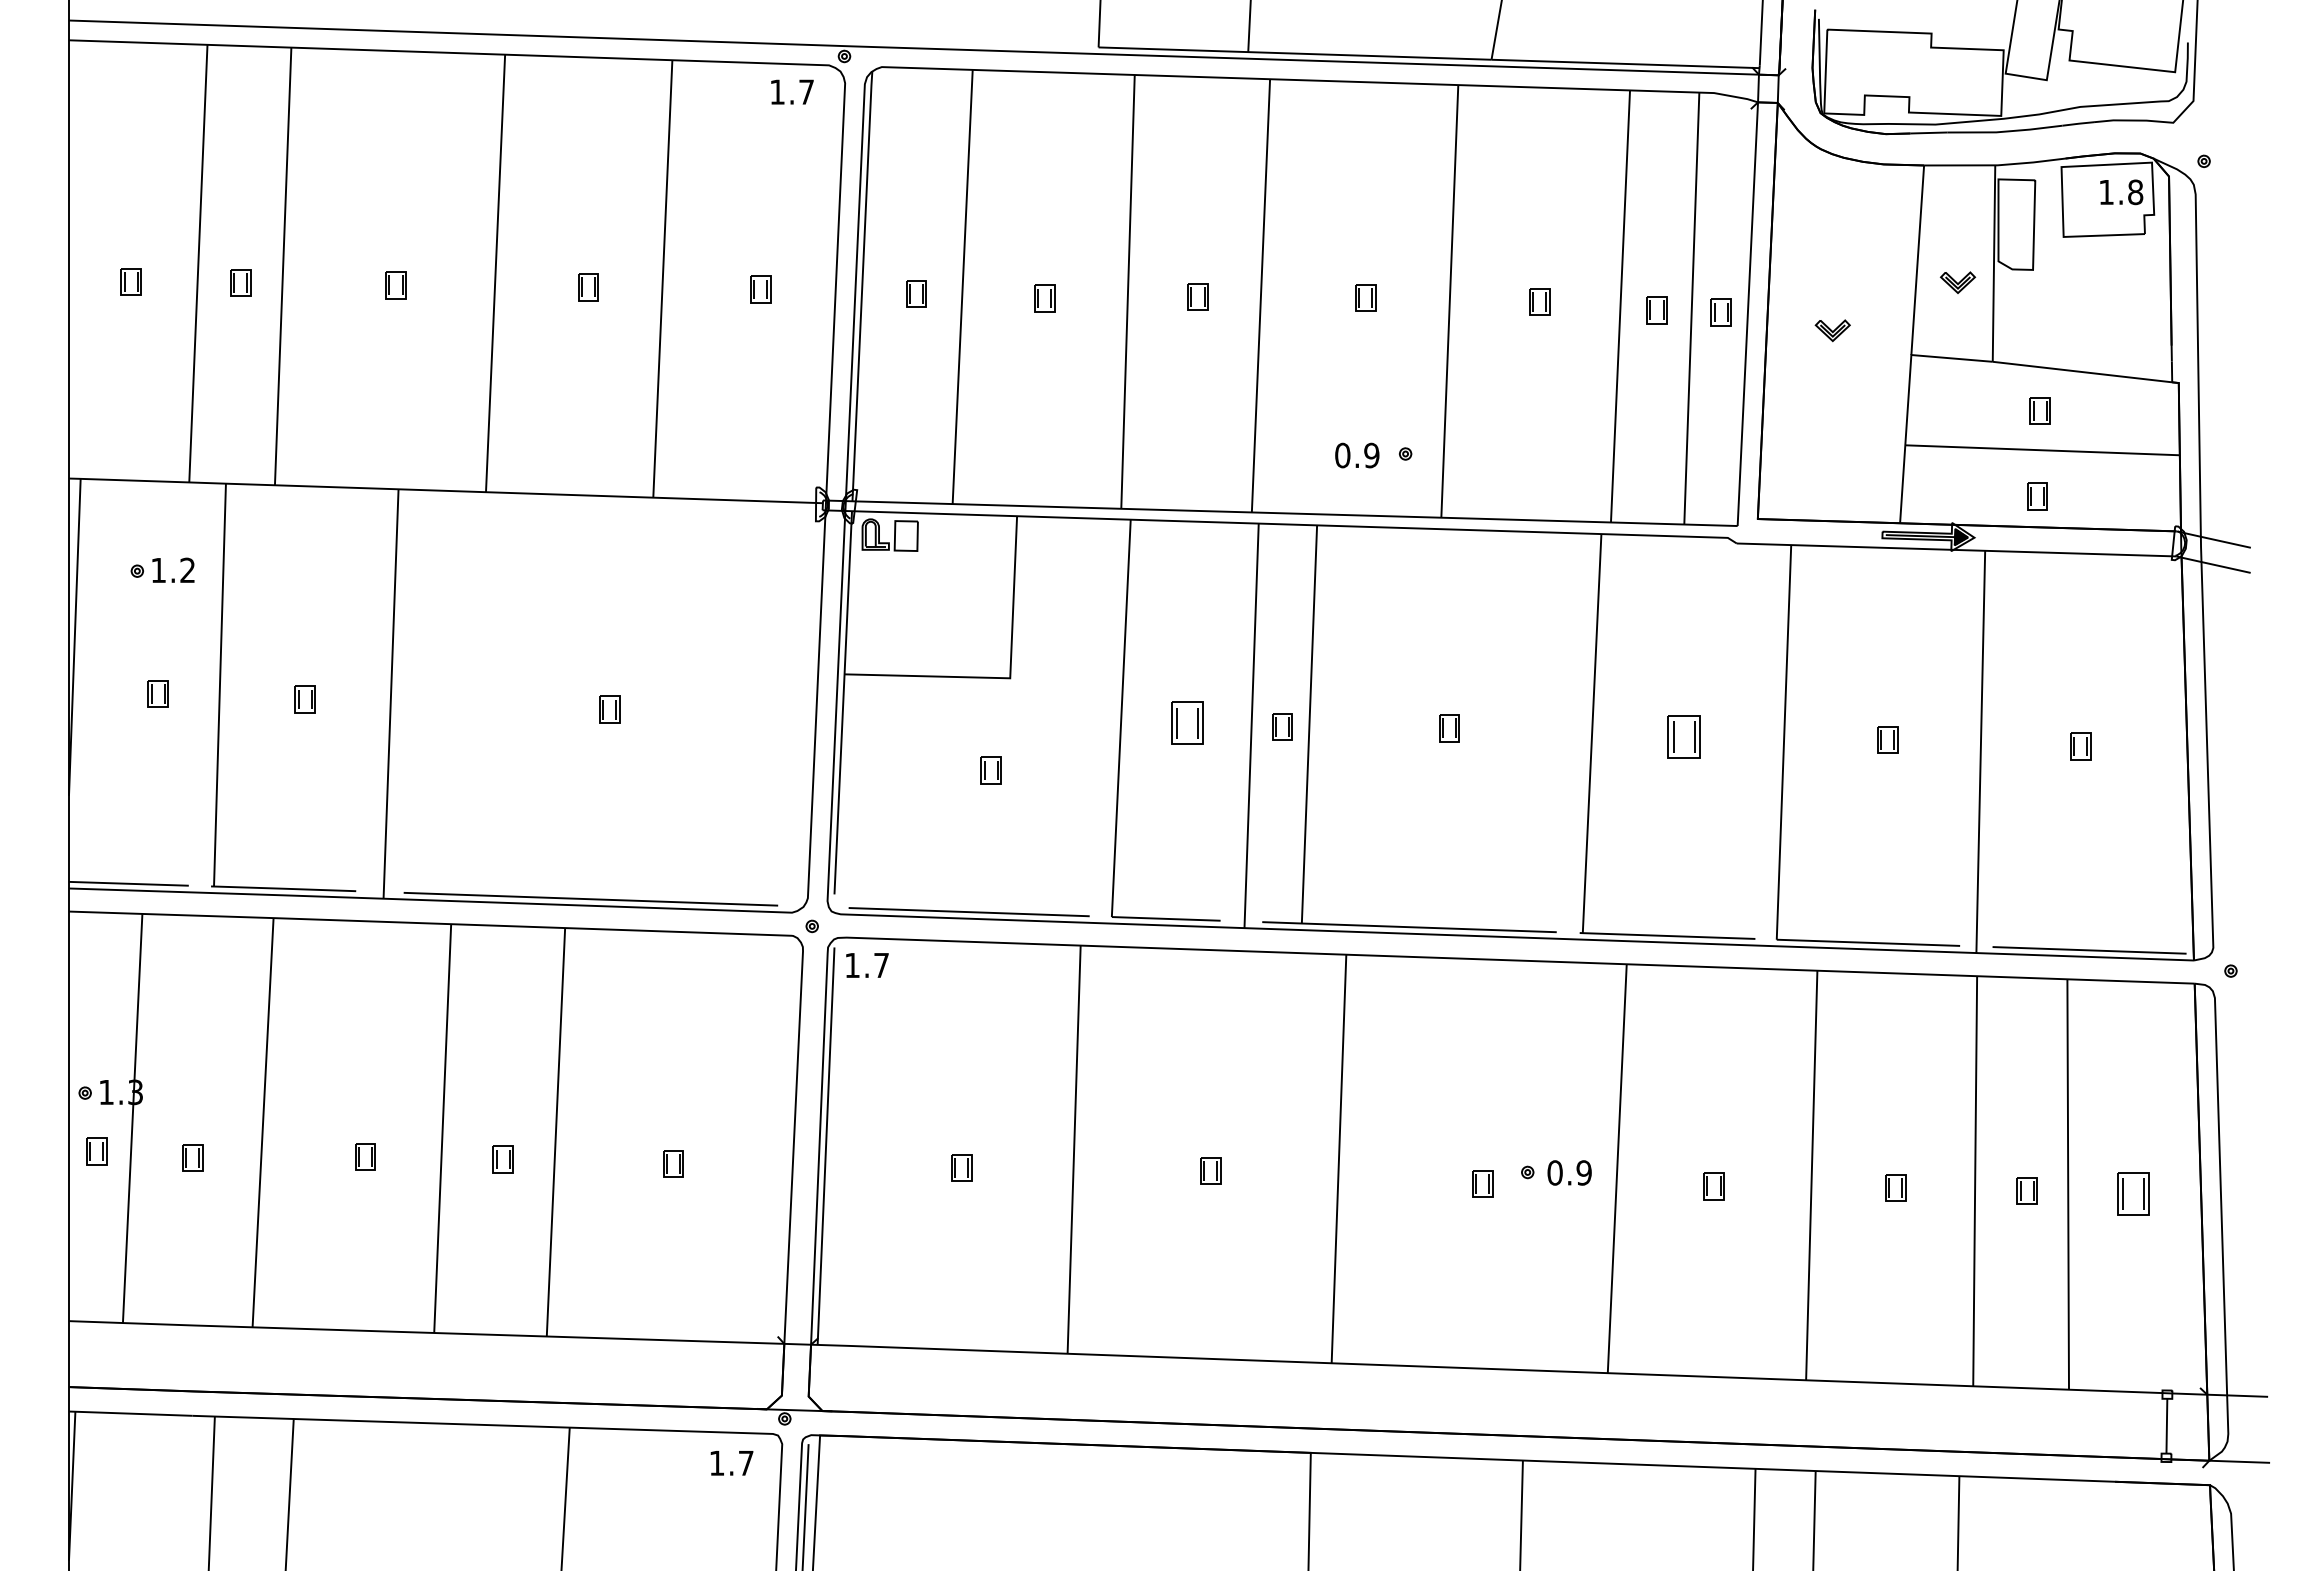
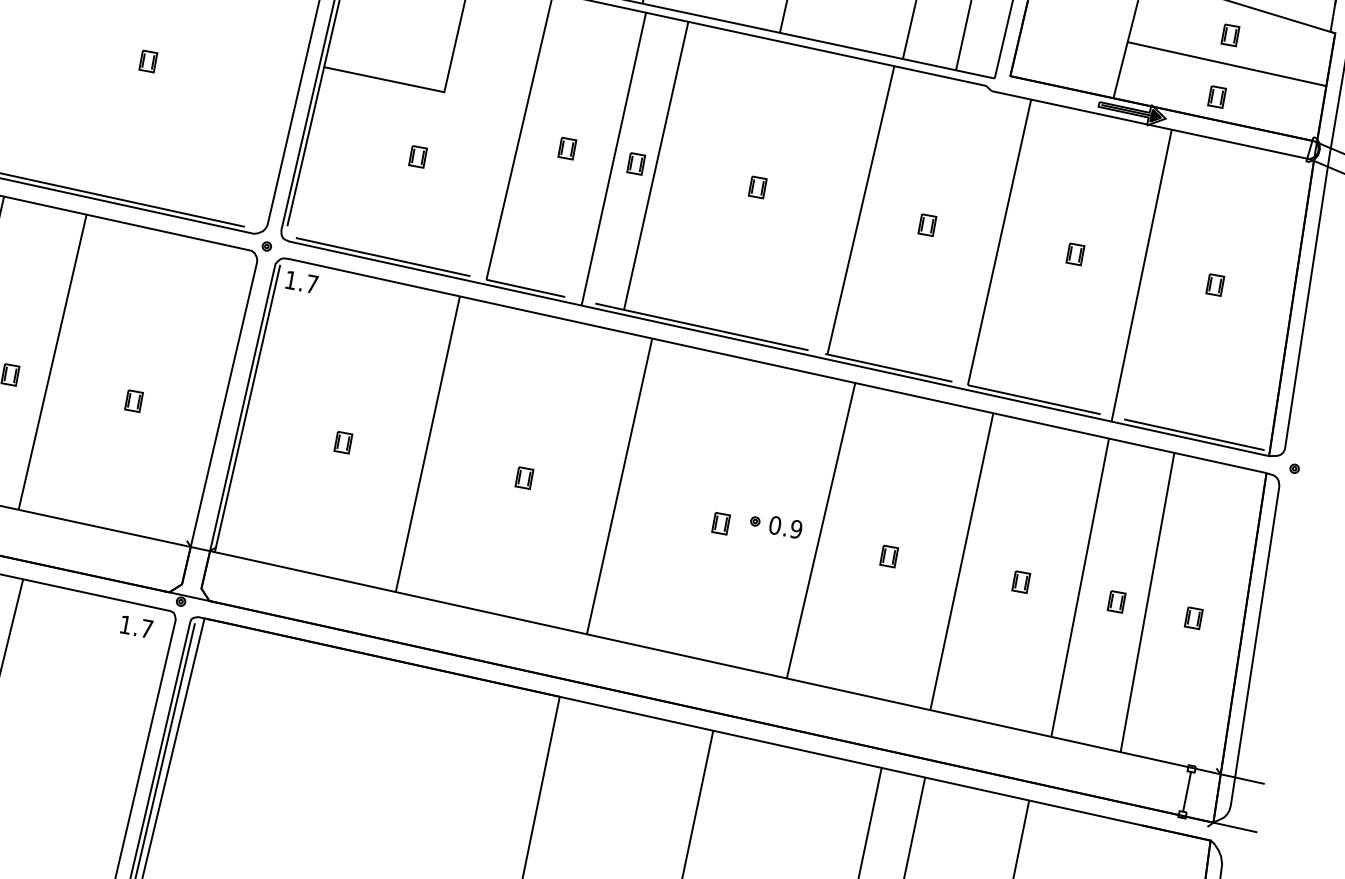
part: (1186, 722) -> (566, 147), size x0.62
part: (1683, 736) -> (927, 224), size x0.62
part: (2133, 1193) -> (1193, 617), size x0.62

